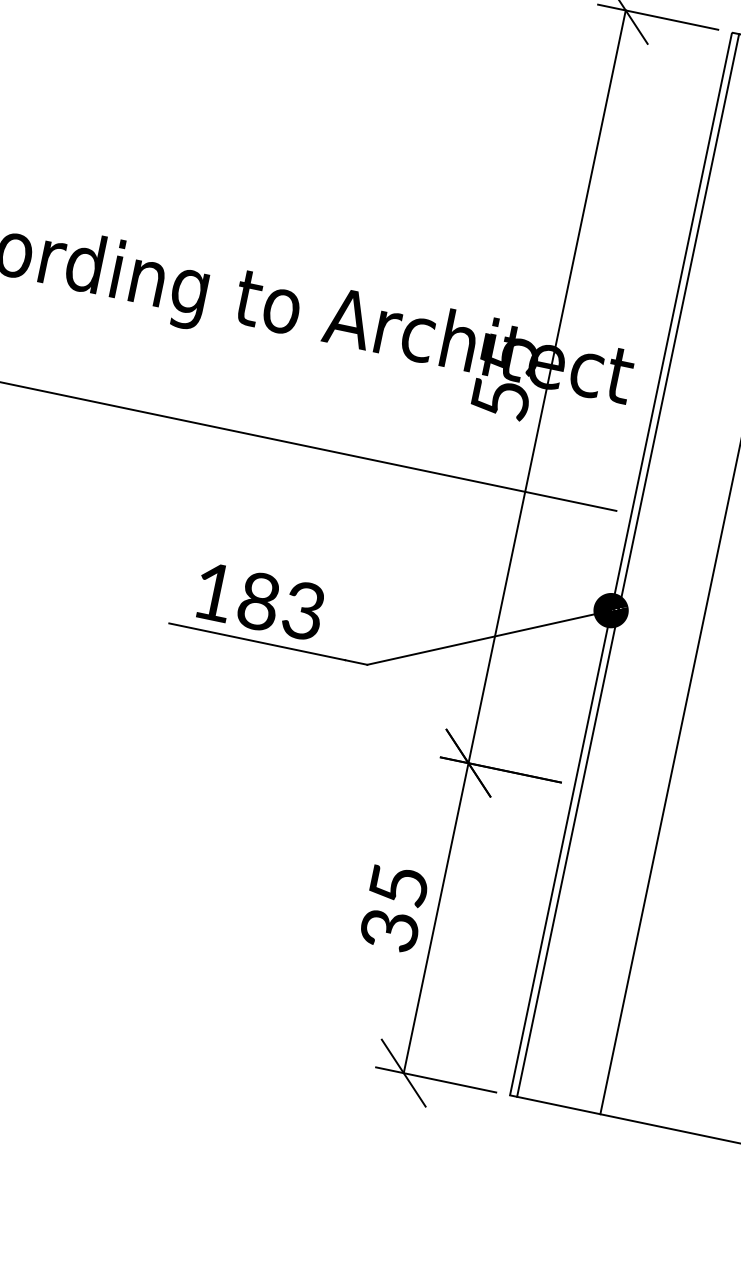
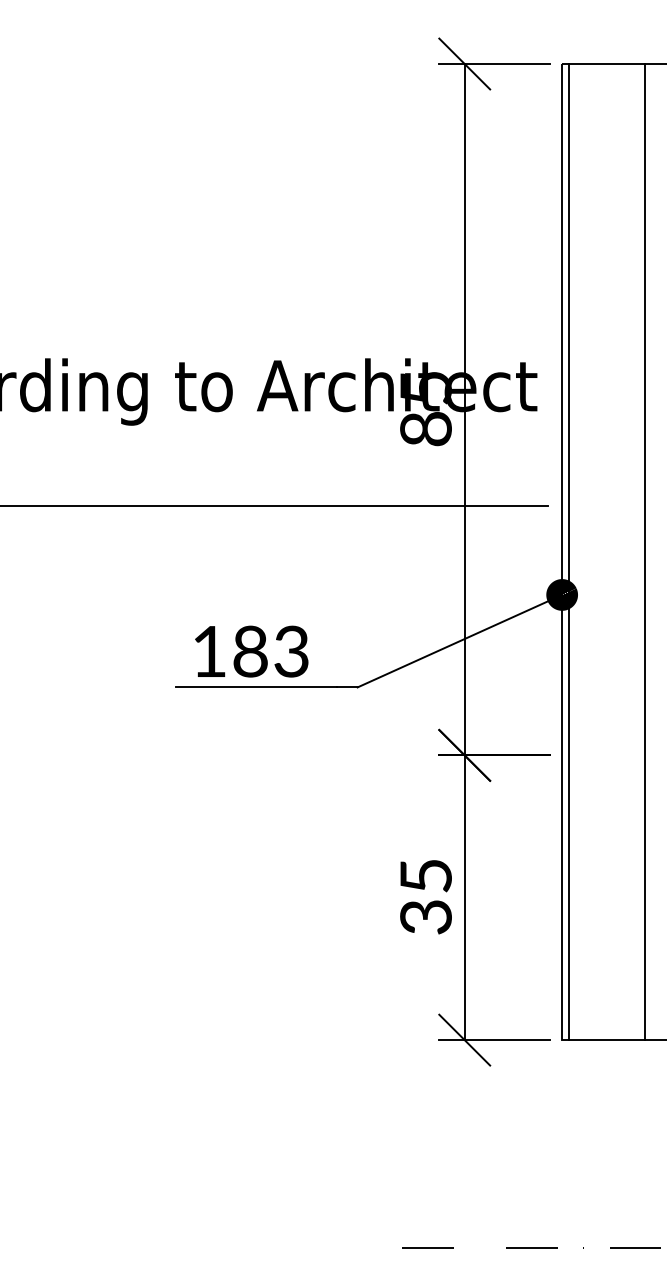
text: (499, 399) -> (425, 429), 55 -> 85

